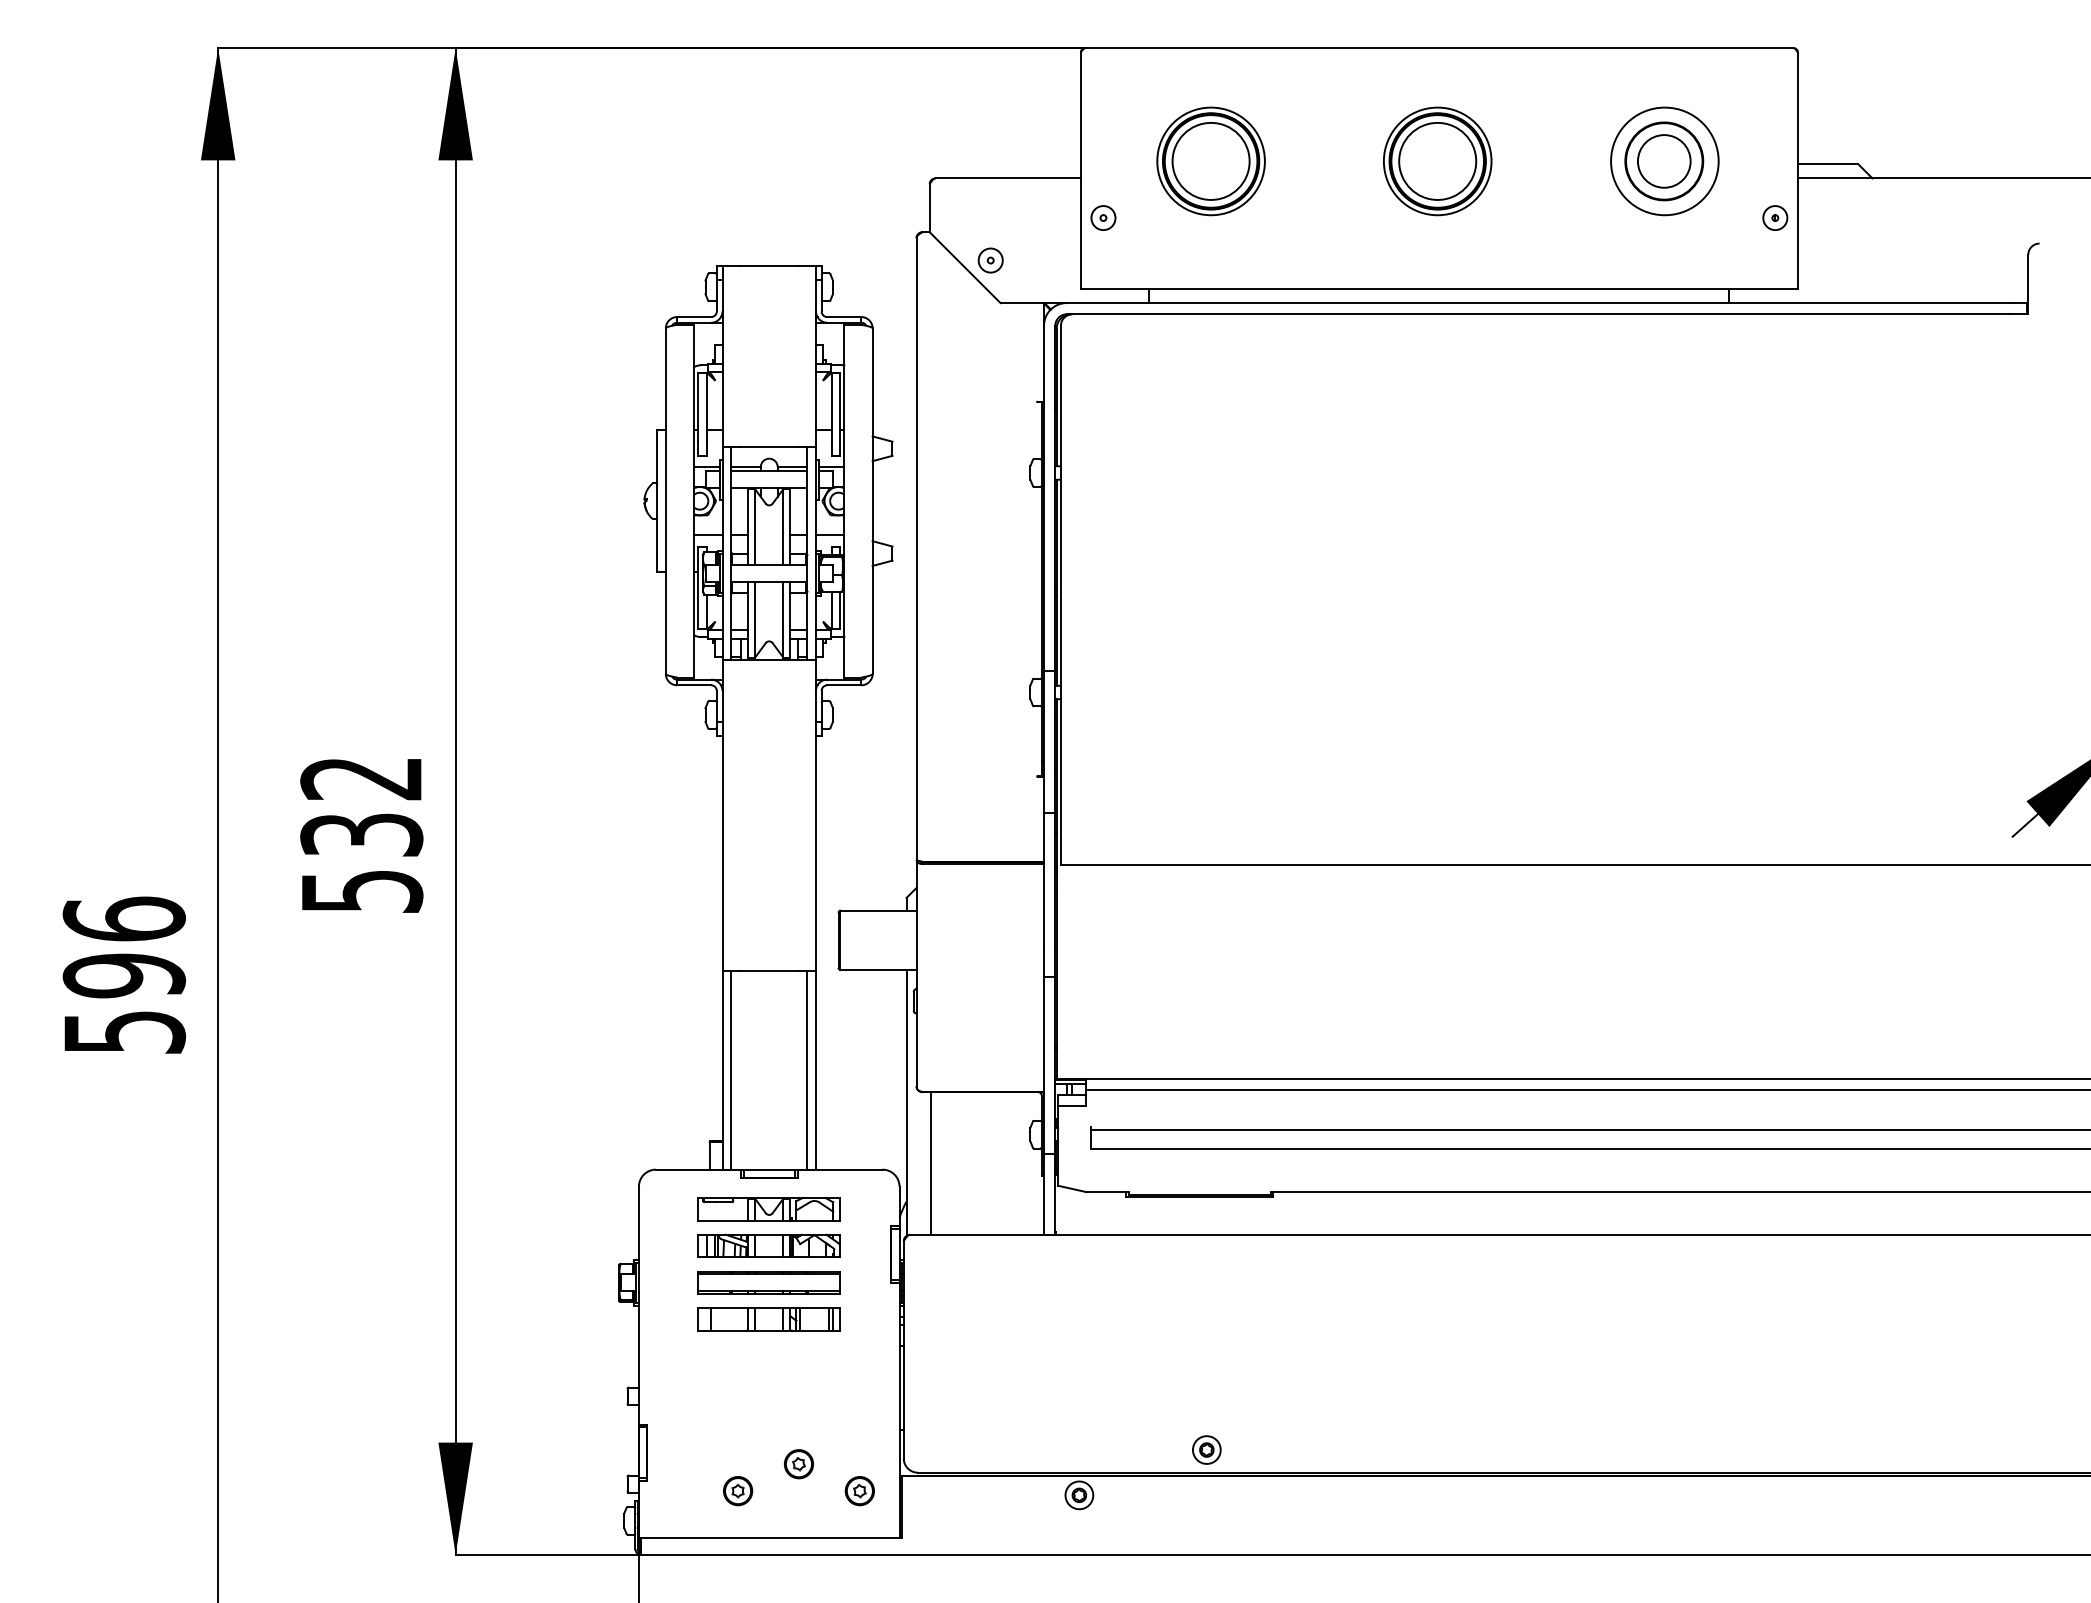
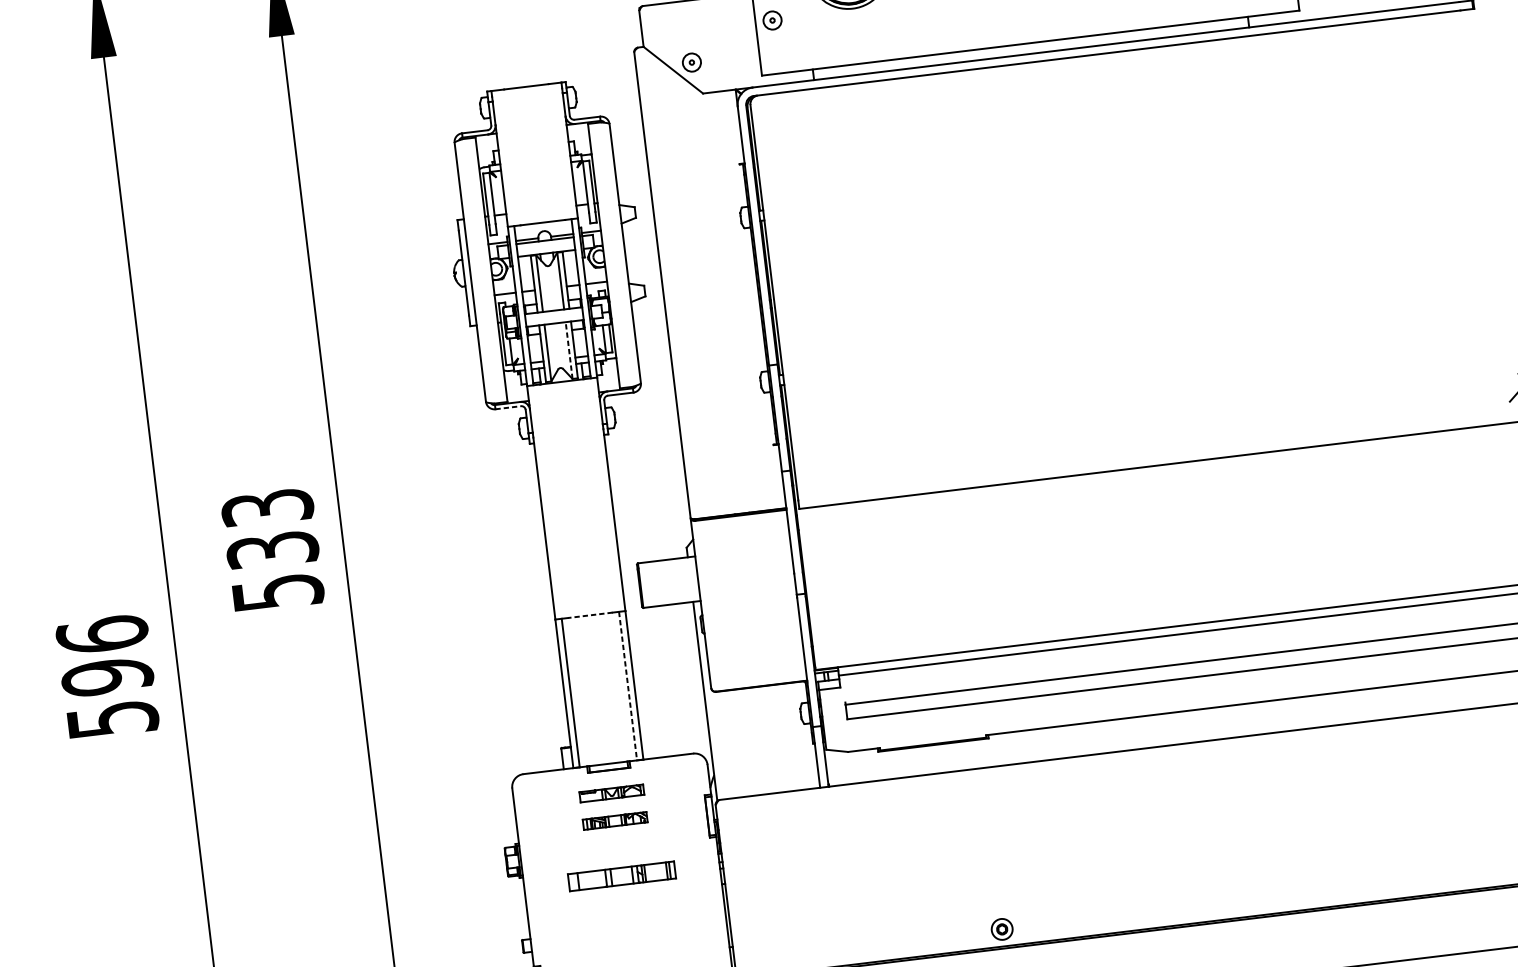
line: (783, 619) -> (569, 350), solid -> dashed
line: (694, 685) -> (508, 407), solid -> dashed
text: (361, 778) -> (267, 507), 532 -> 533
line: (769, 971) -> (590, 615), solid -> dashed
line: (807, 1071) -> (628, 686), solid -> dashed
line: (930, 1163) -> (728, 744), removed
part: (768, 1208) -> (611, 793), size x0.6
part: (768, 1245) -> (614, 820), size x0.6
part: (768, 1282) -> (618, 848), removed
part: (1206, 1449) -> (1001, 929), moved

